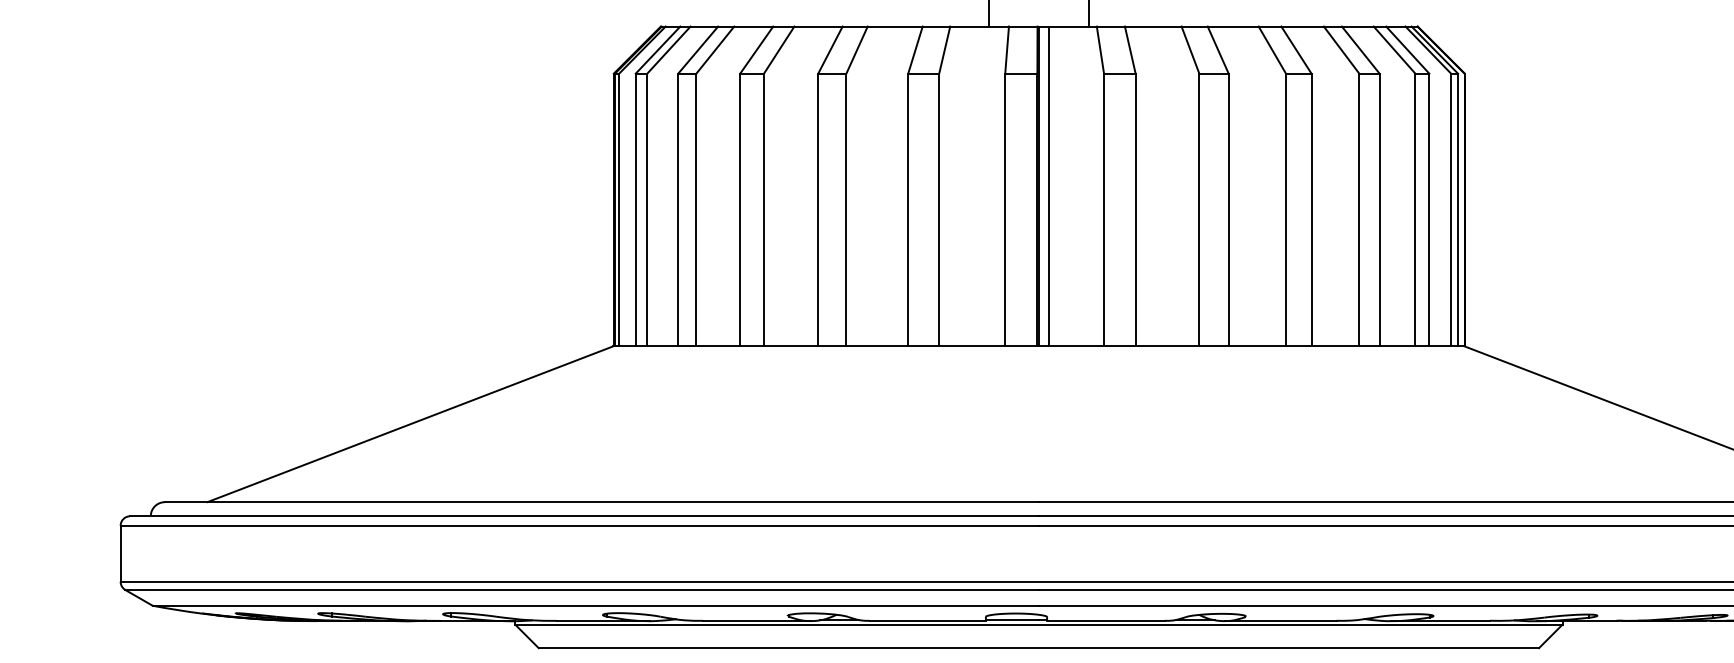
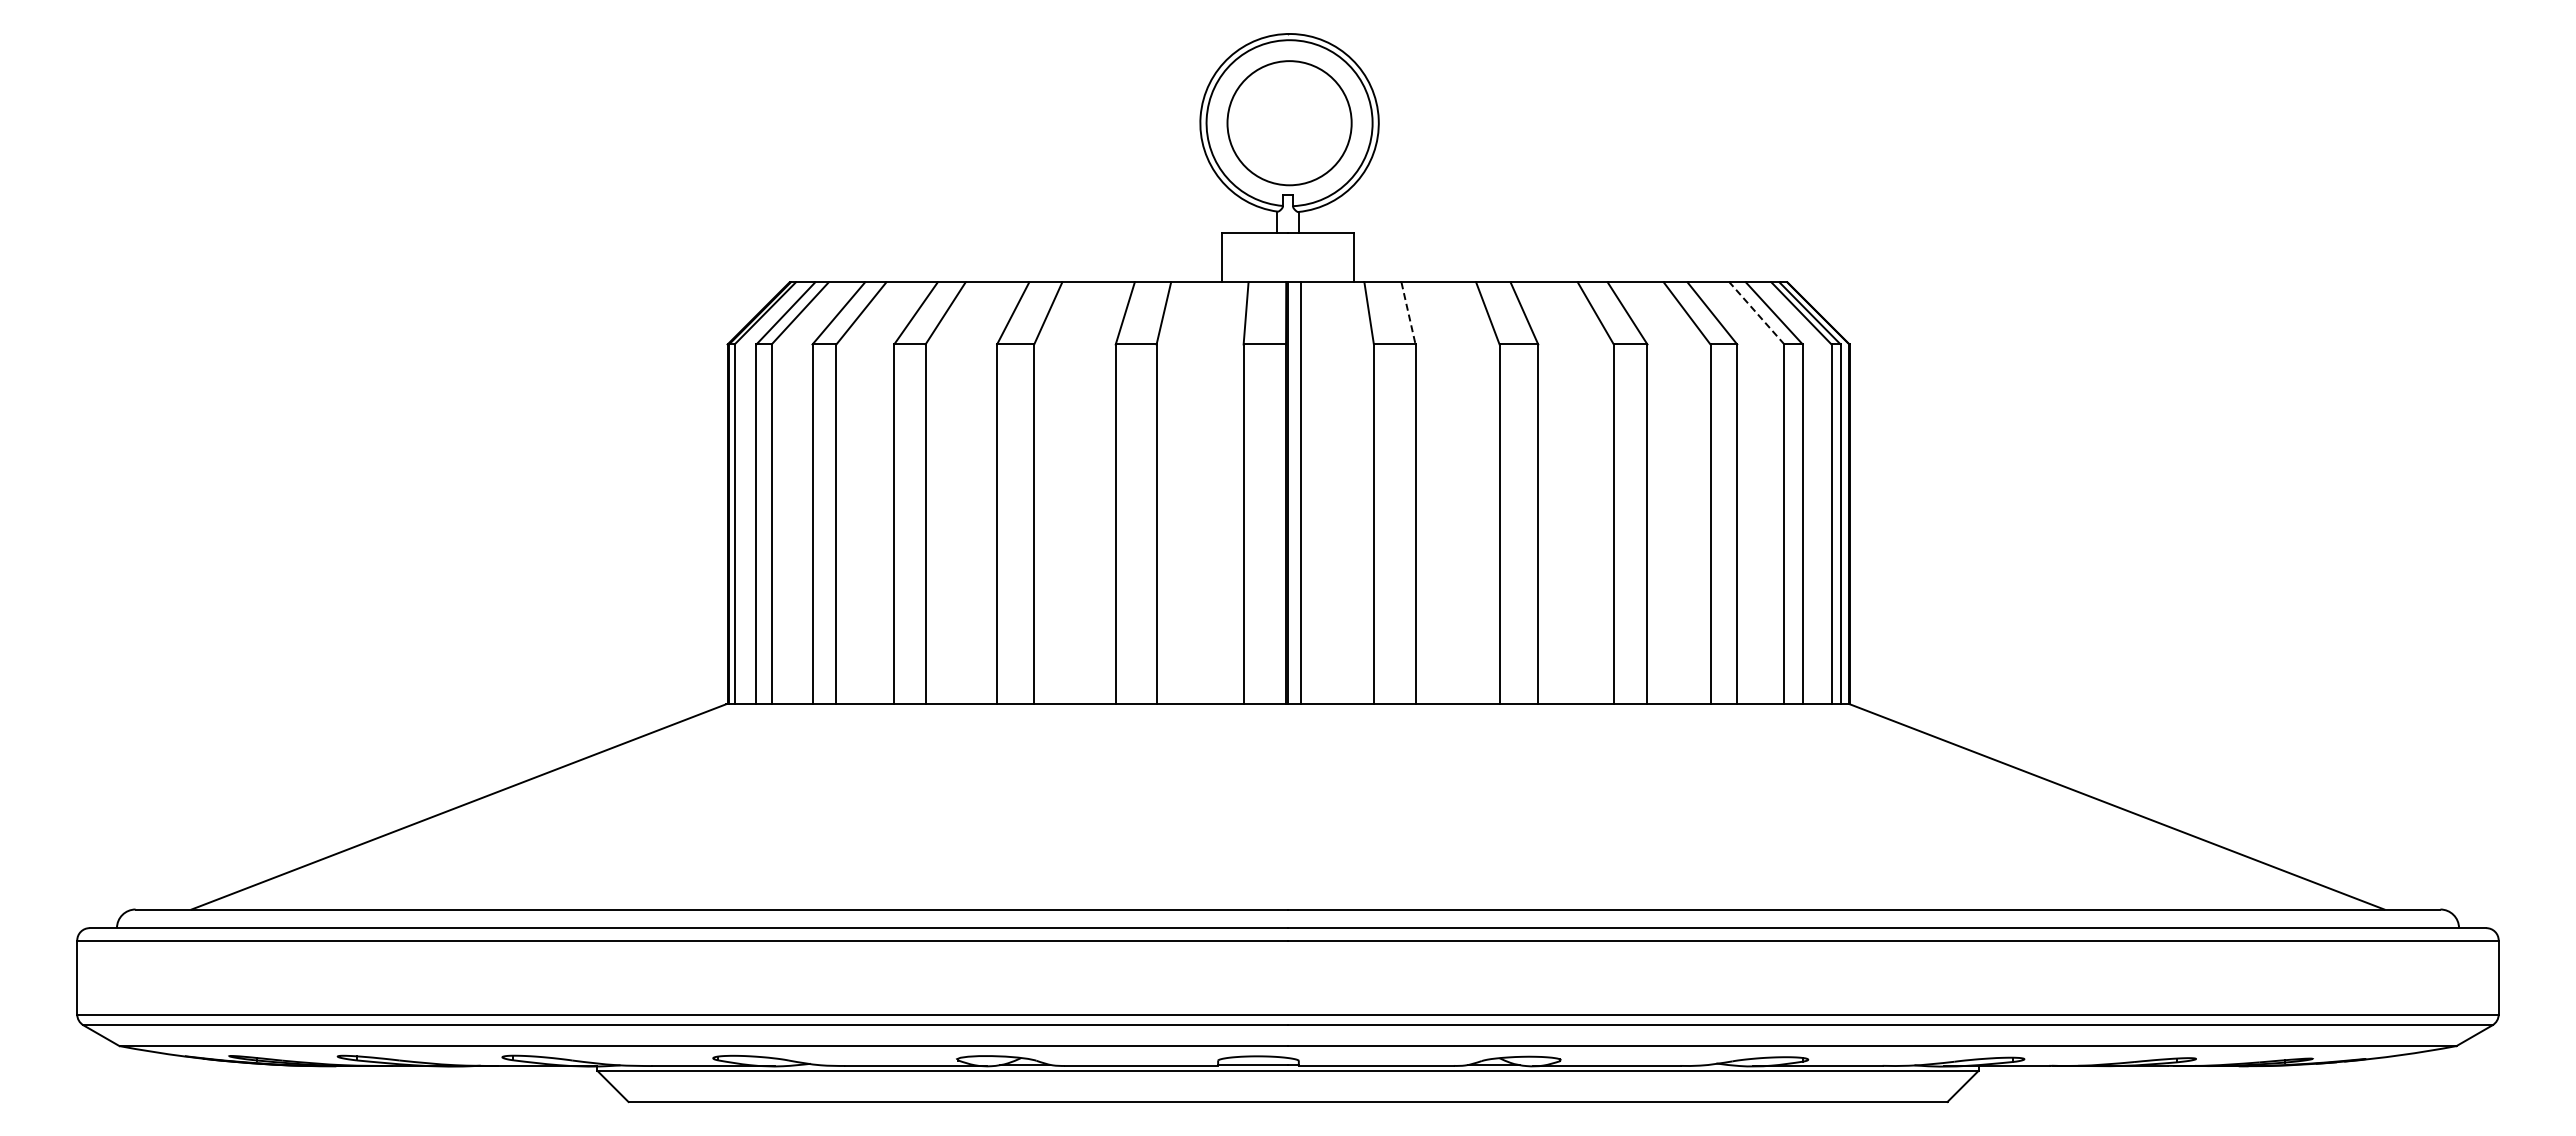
line: (1130, 50) -> (1408, 313), solid -> dashed
line: (1394, 50) -> (1756, 313), solid -> dashed

